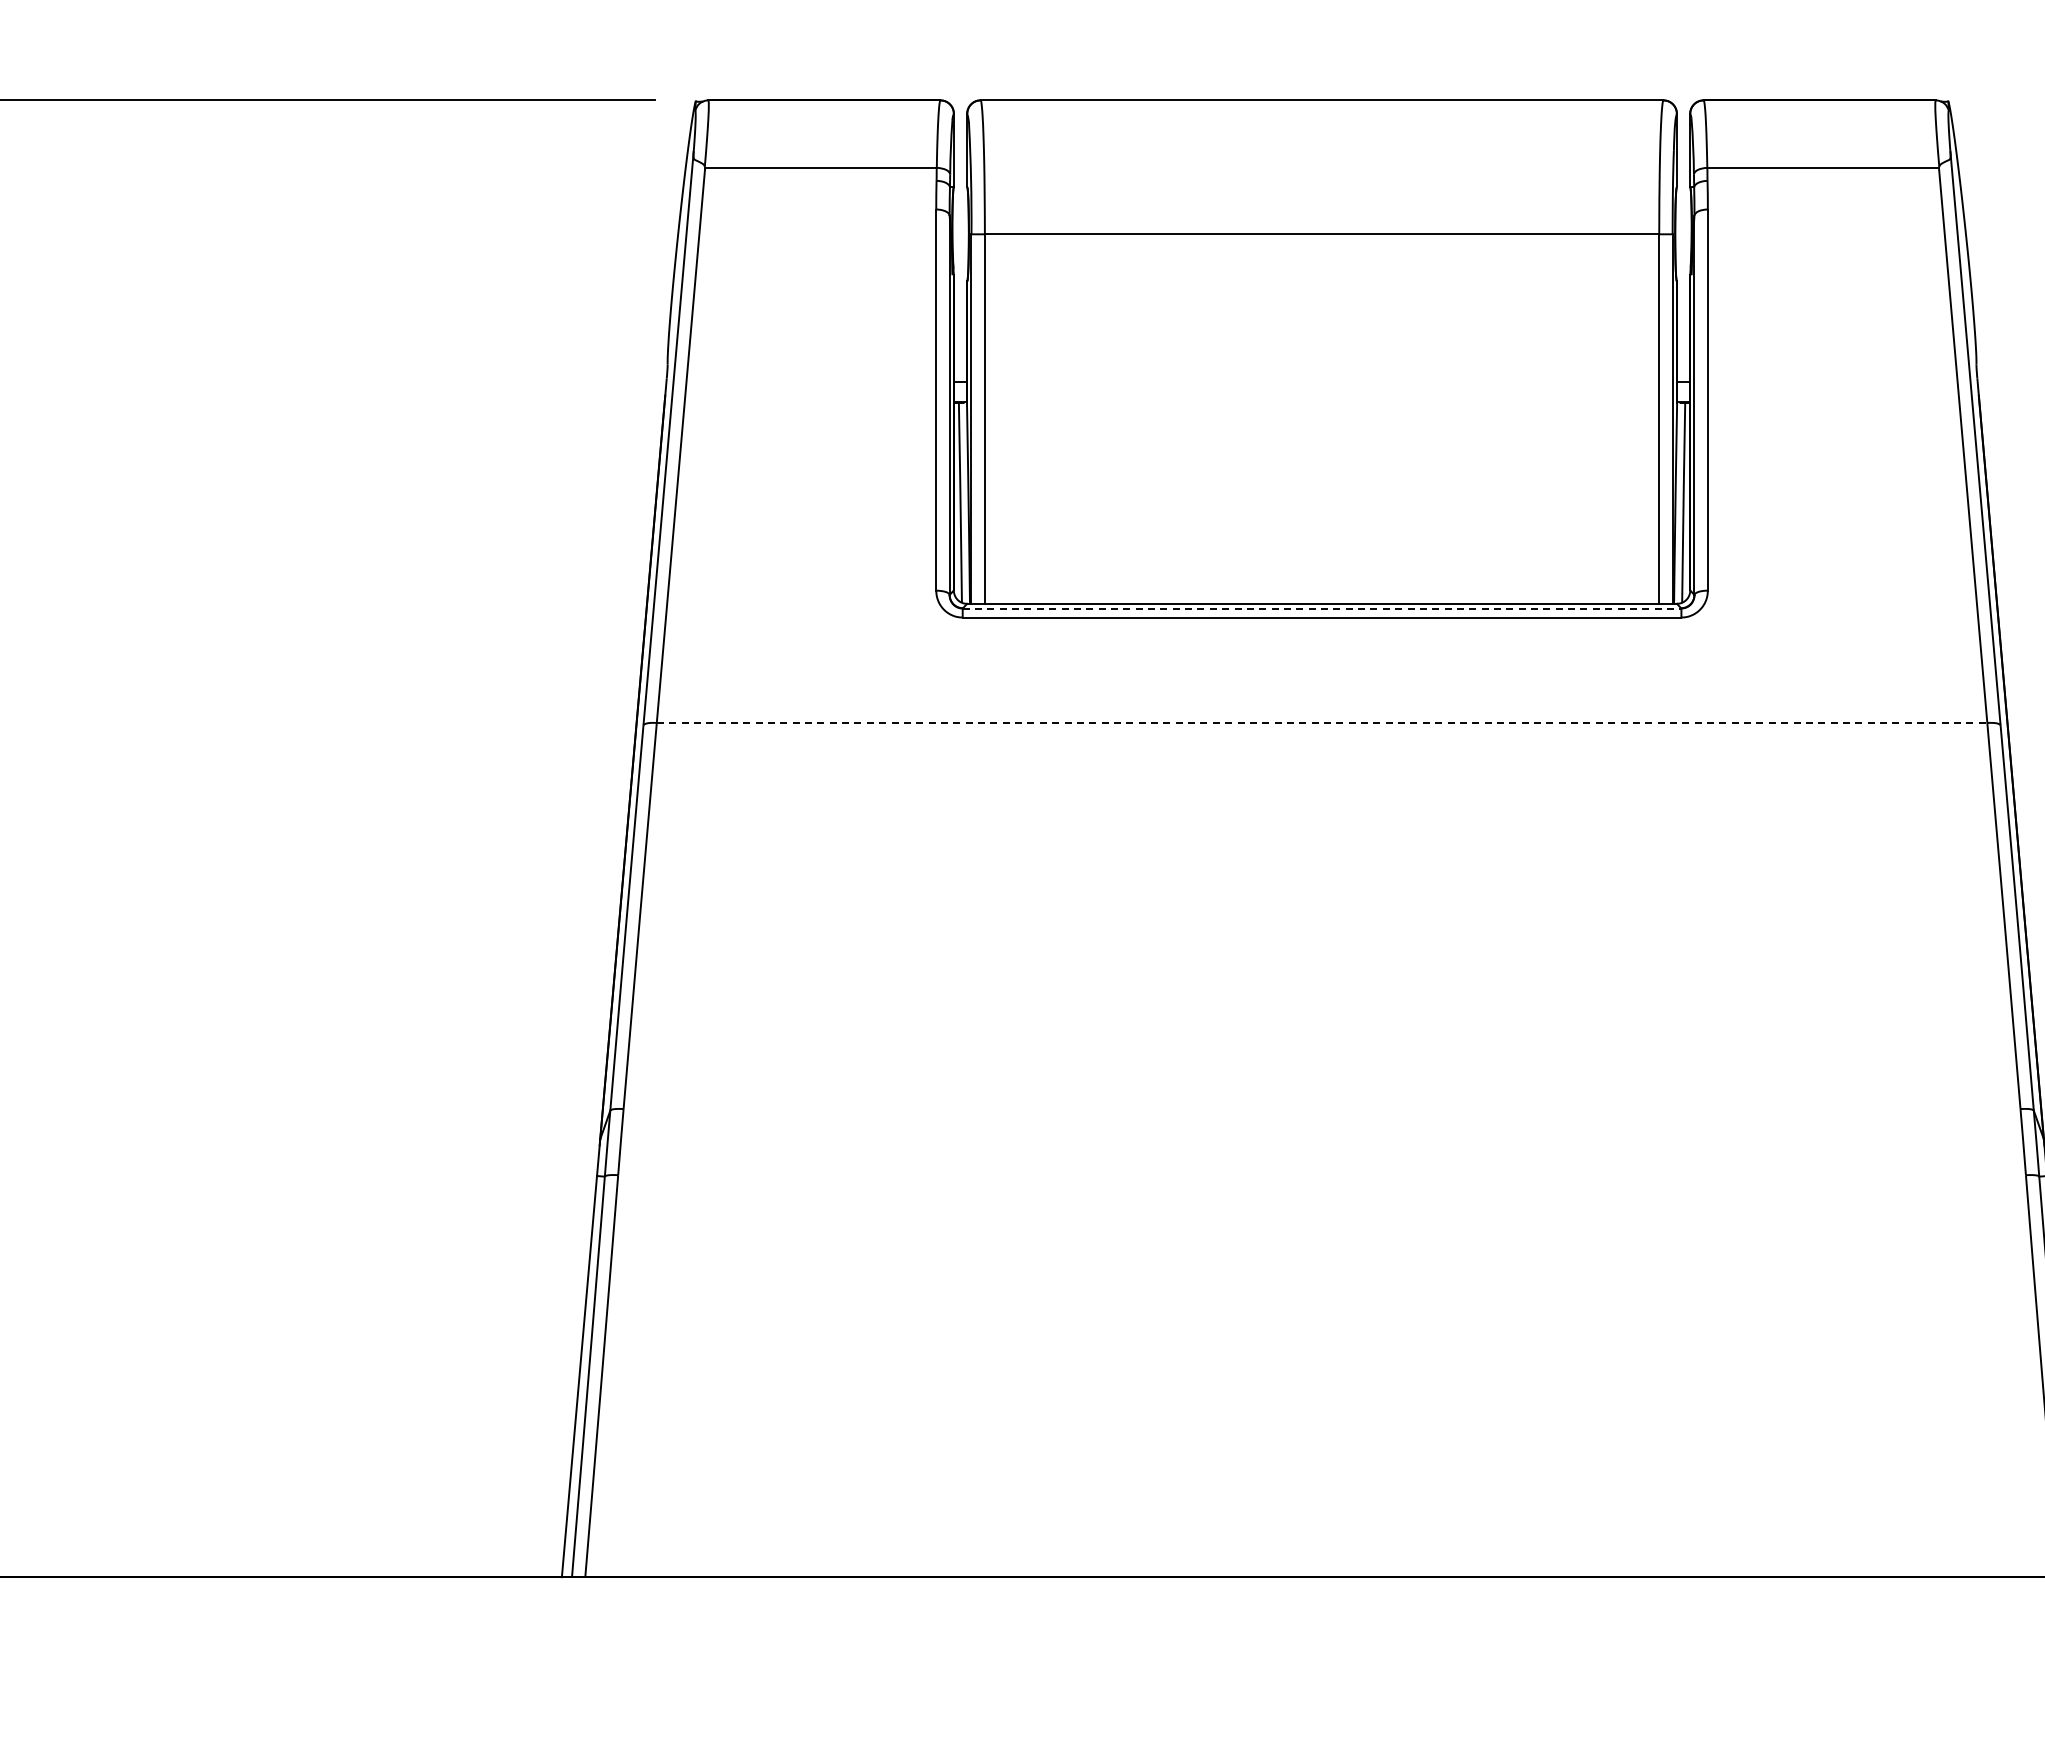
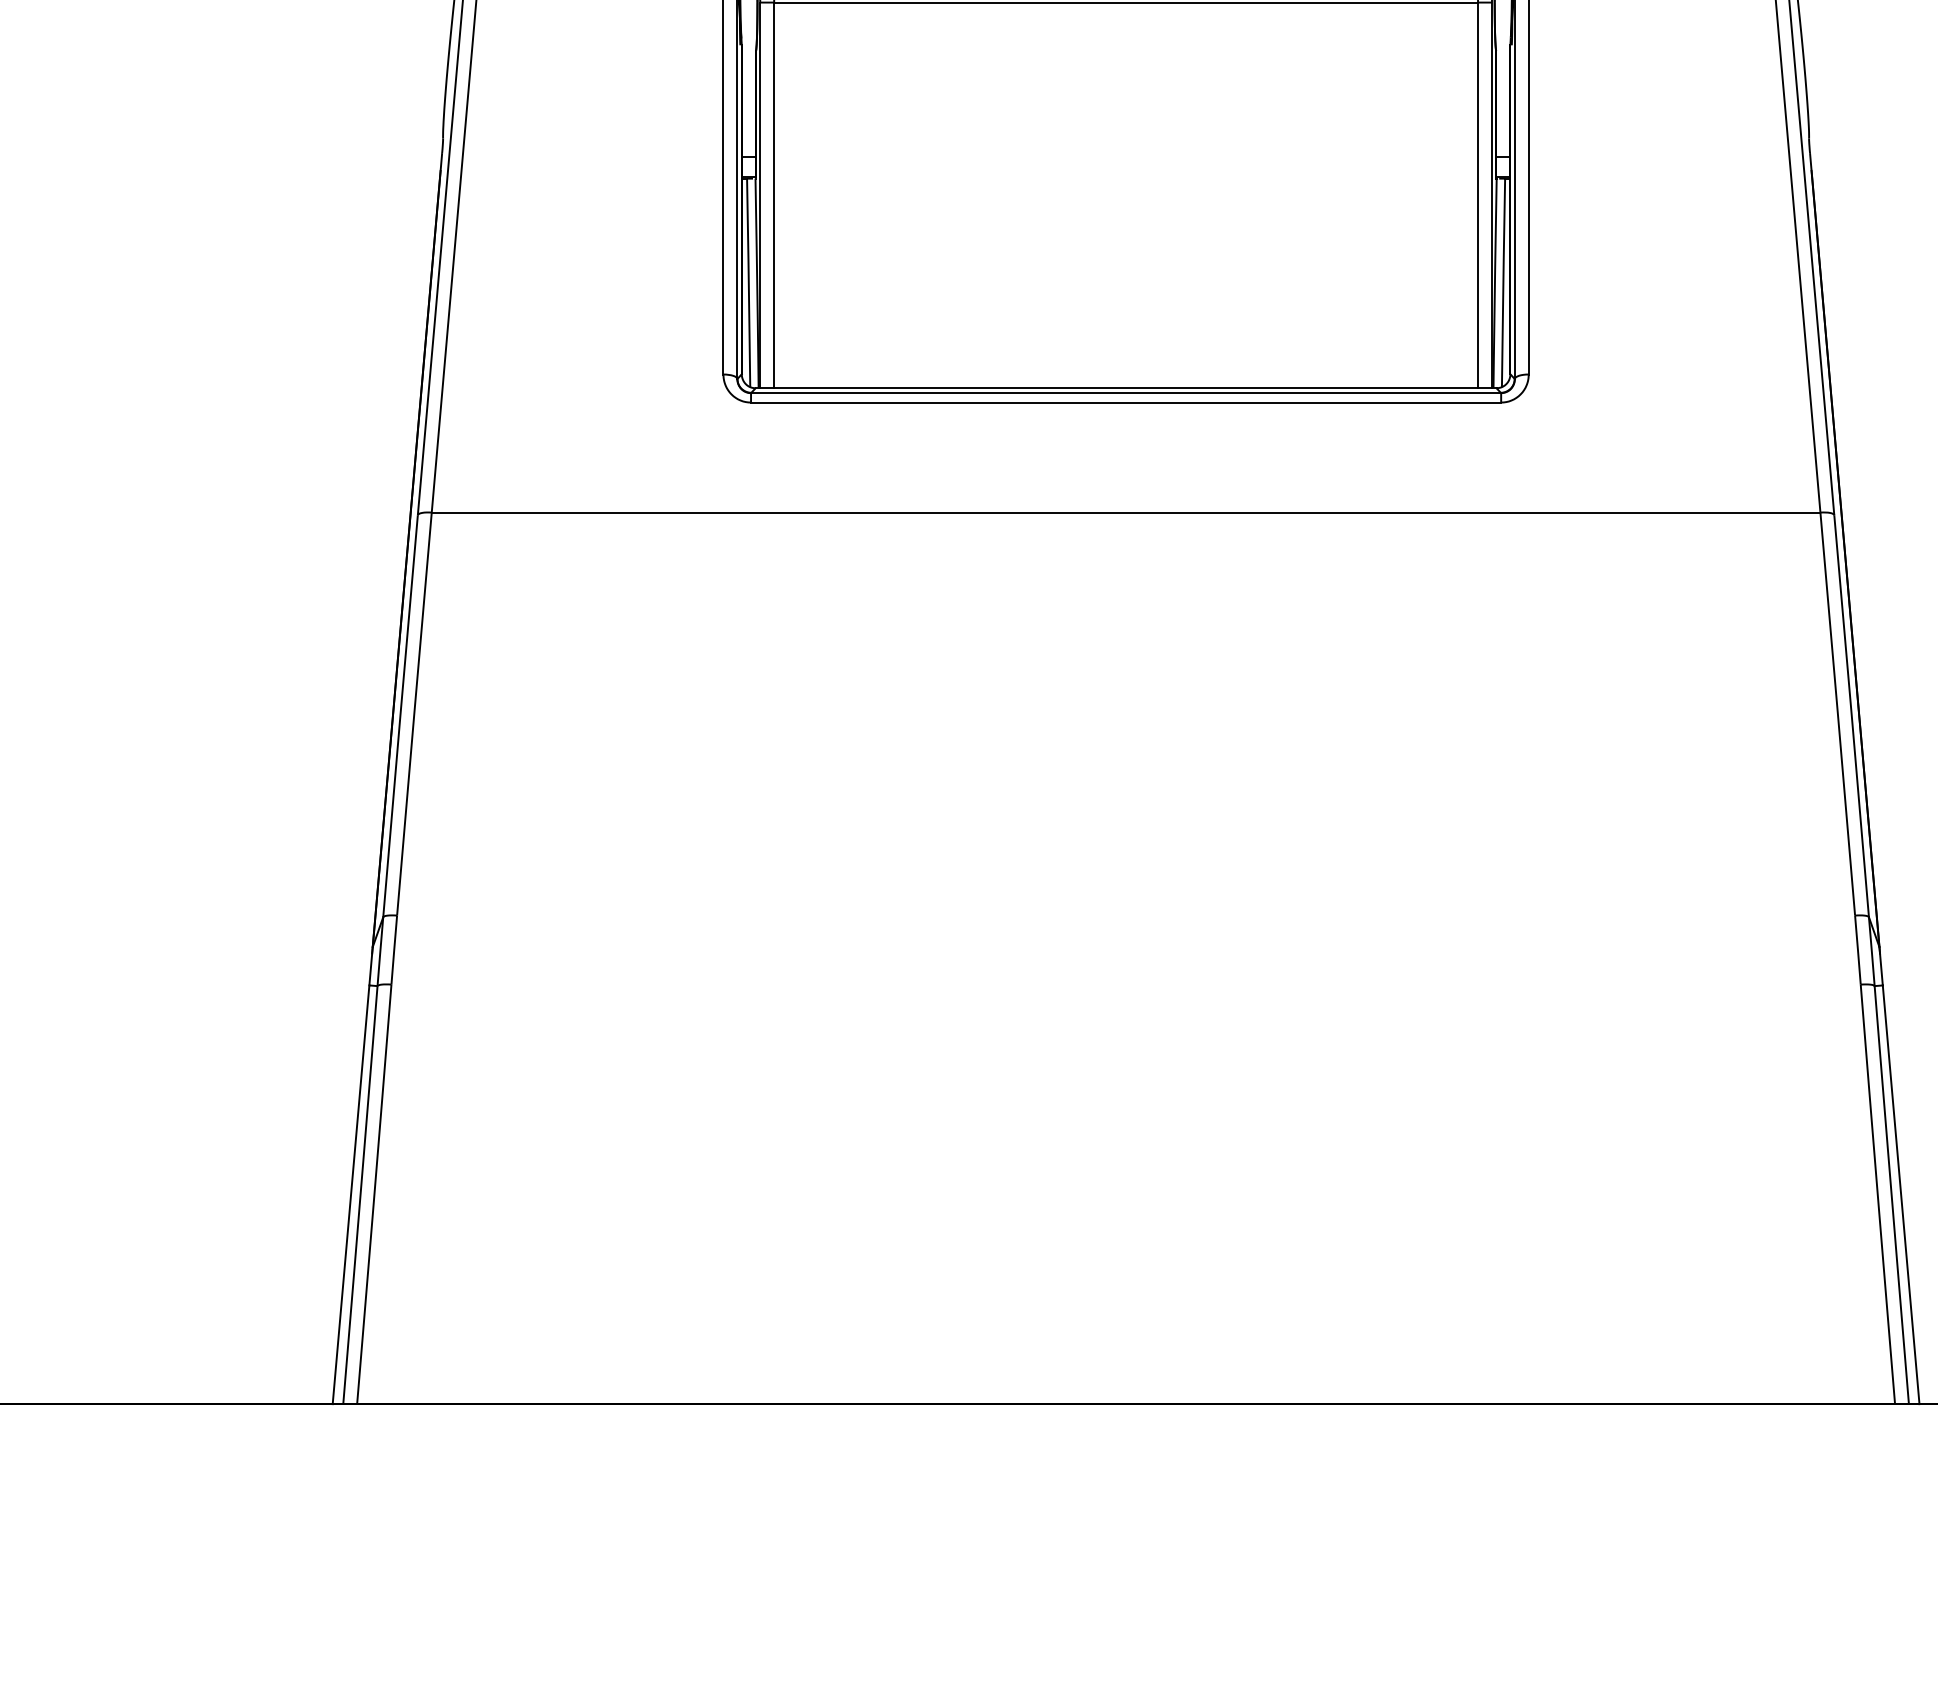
line: (1322, 608) -> (1126, 393), dashed -> solid
line: (1322, 723) -> (1126, 513), dashed -> solid

